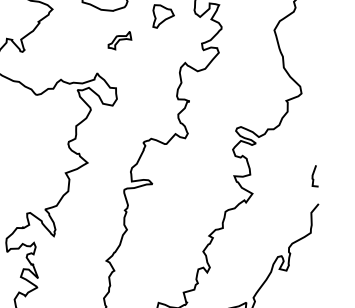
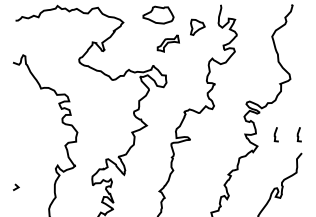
part: (119, 40) -> (168, 43), size x1.4
curve: (279, 176) -> (275, 134), added

